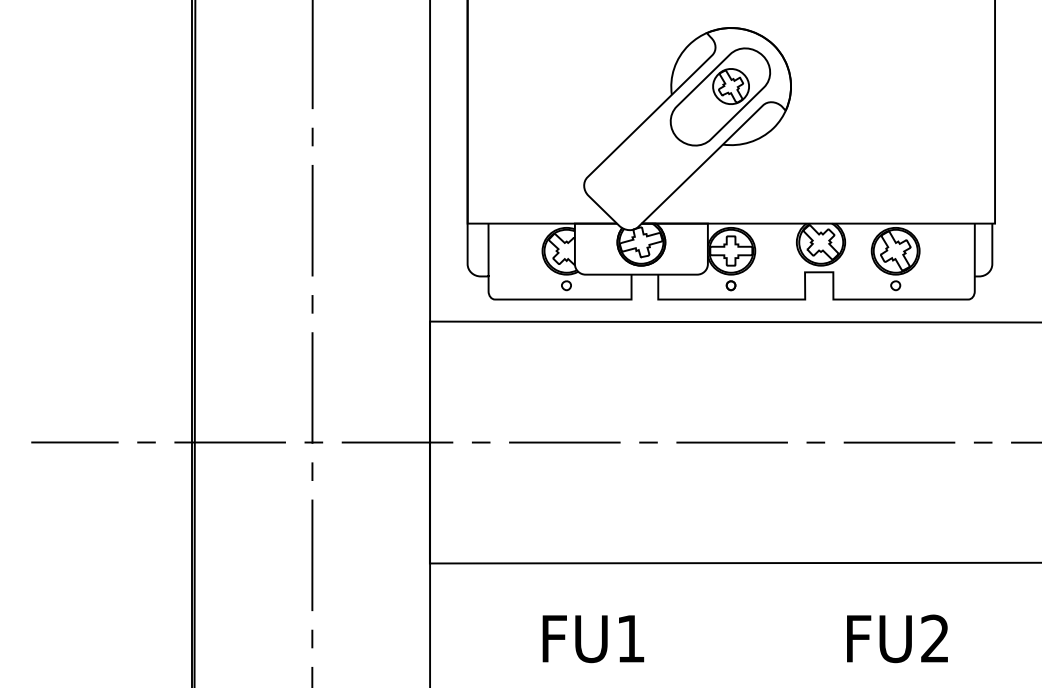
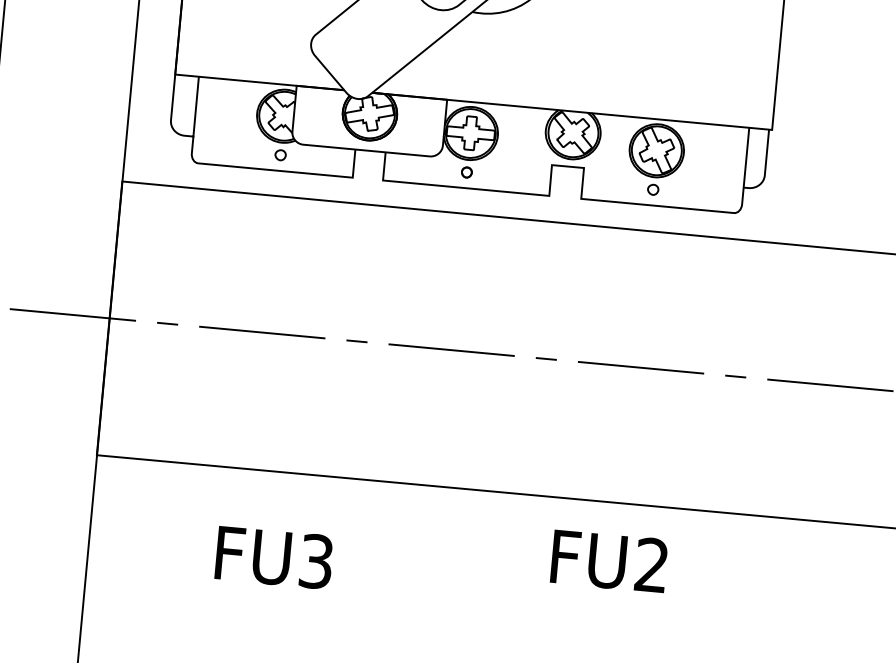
text: (630, 638) -> (316, 561), FU1 -> FU3
text: (897, 638) -> (609, 561), moved

